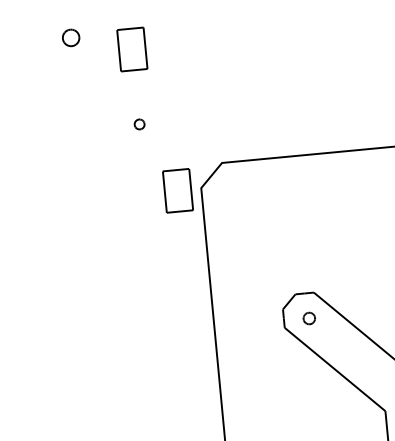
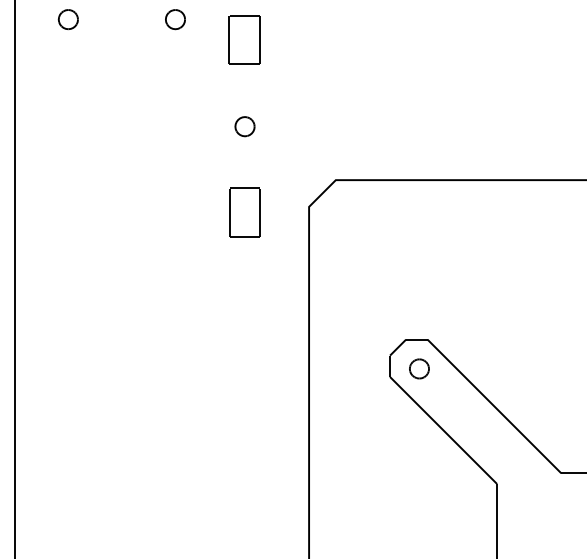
part: (139, 124) -> (244, 126), size x1.67
part: (177, 190) -> (244, 212), moved
part: (309, 318) -> (419, 368), size x1.43

